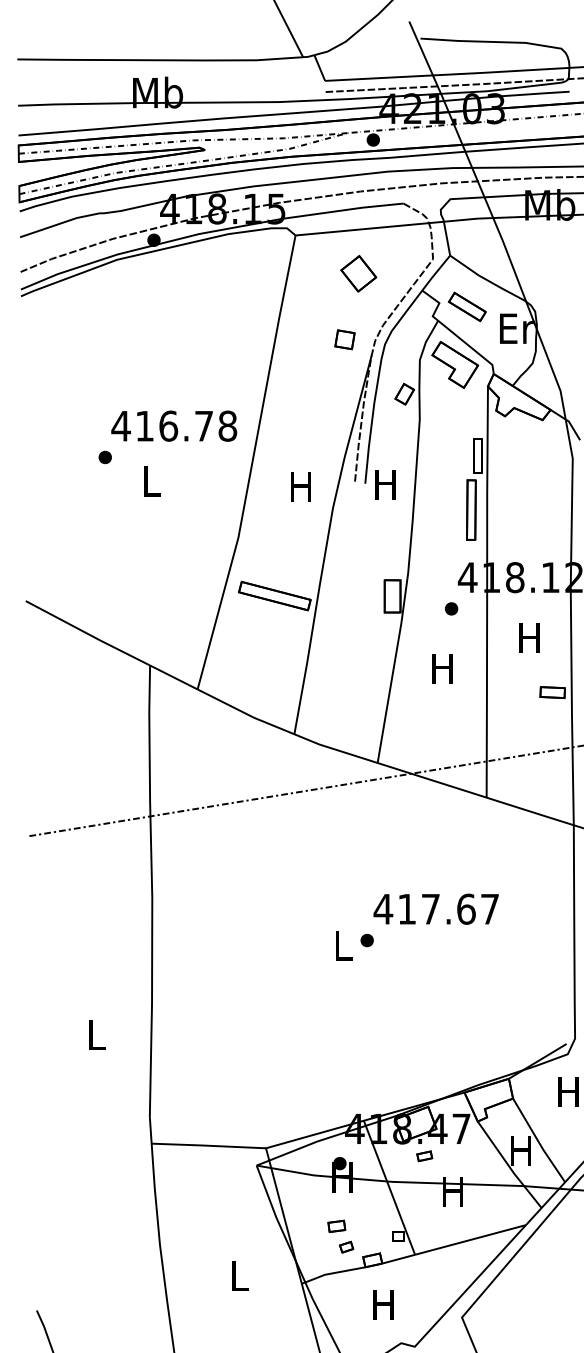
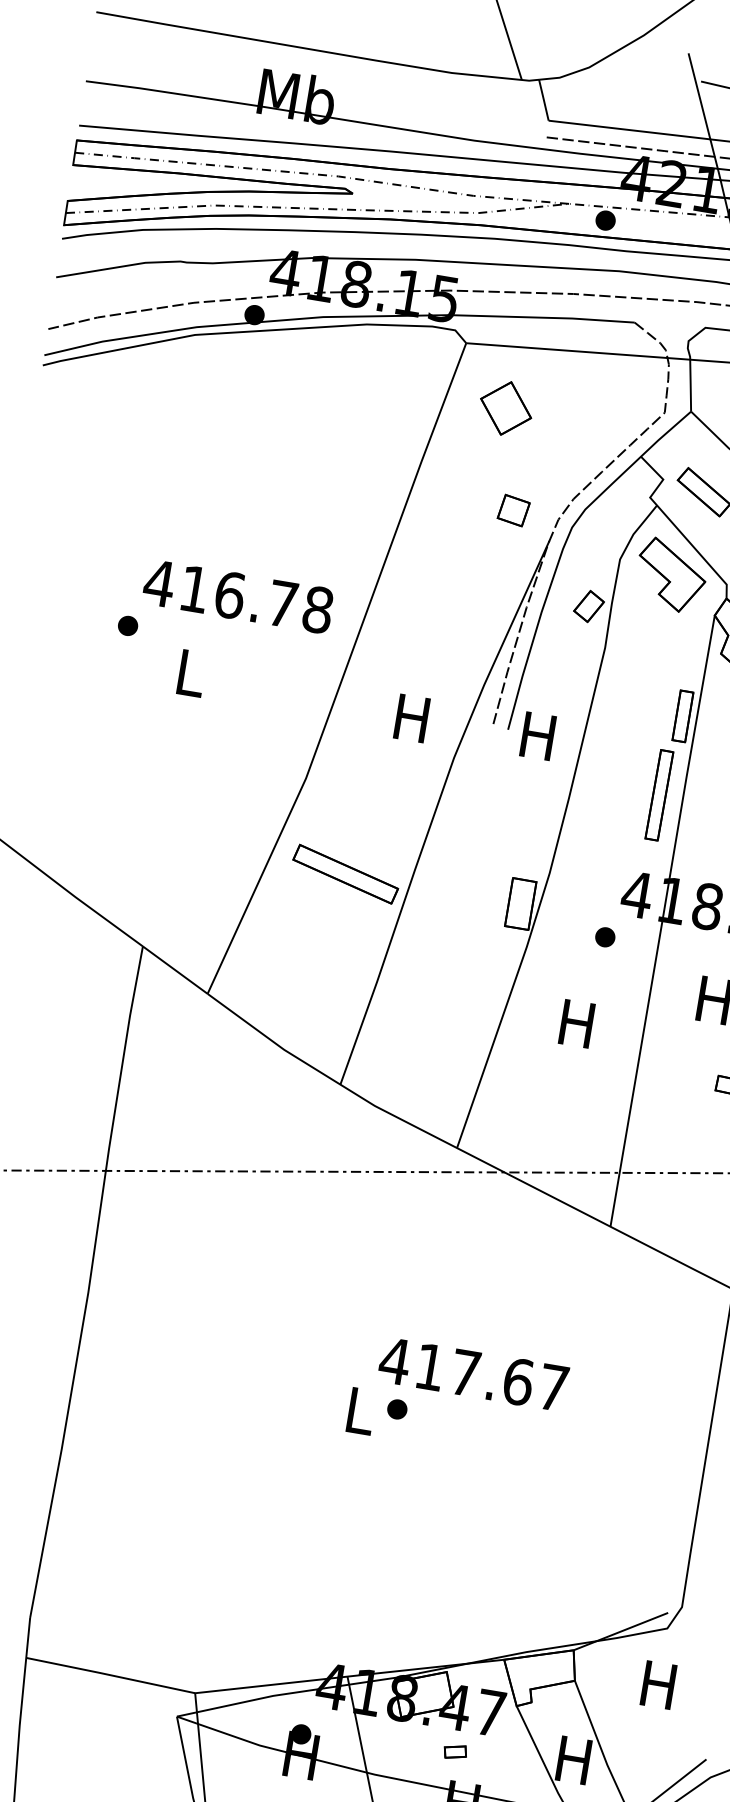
part: (358, 273) -> (505, 407), moved
text: (435, 908) -> (472, 1373), moved
part: (424, 1156) -> (455, 1752), moved

